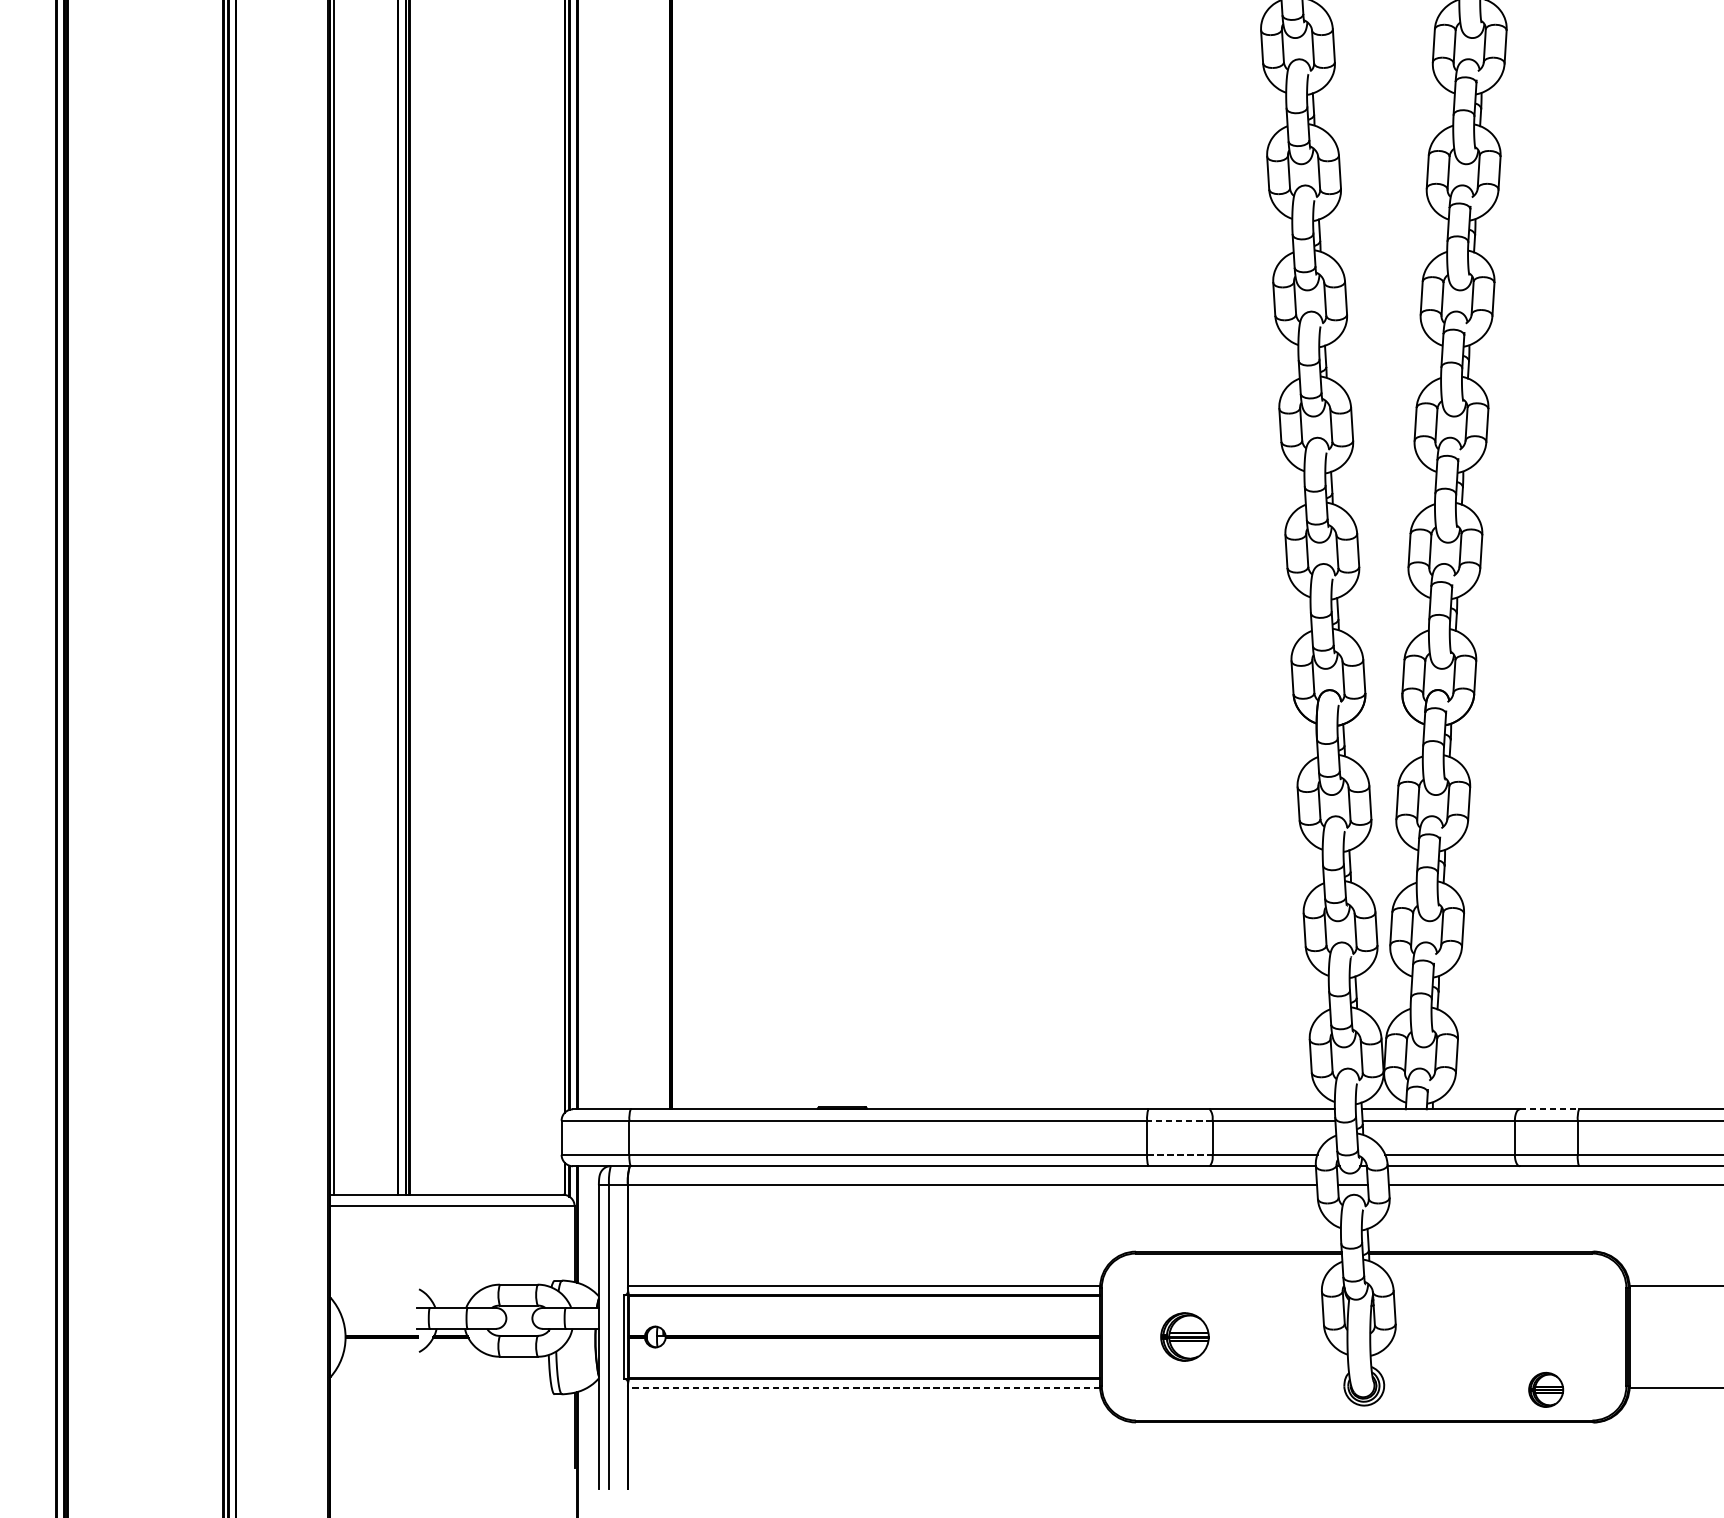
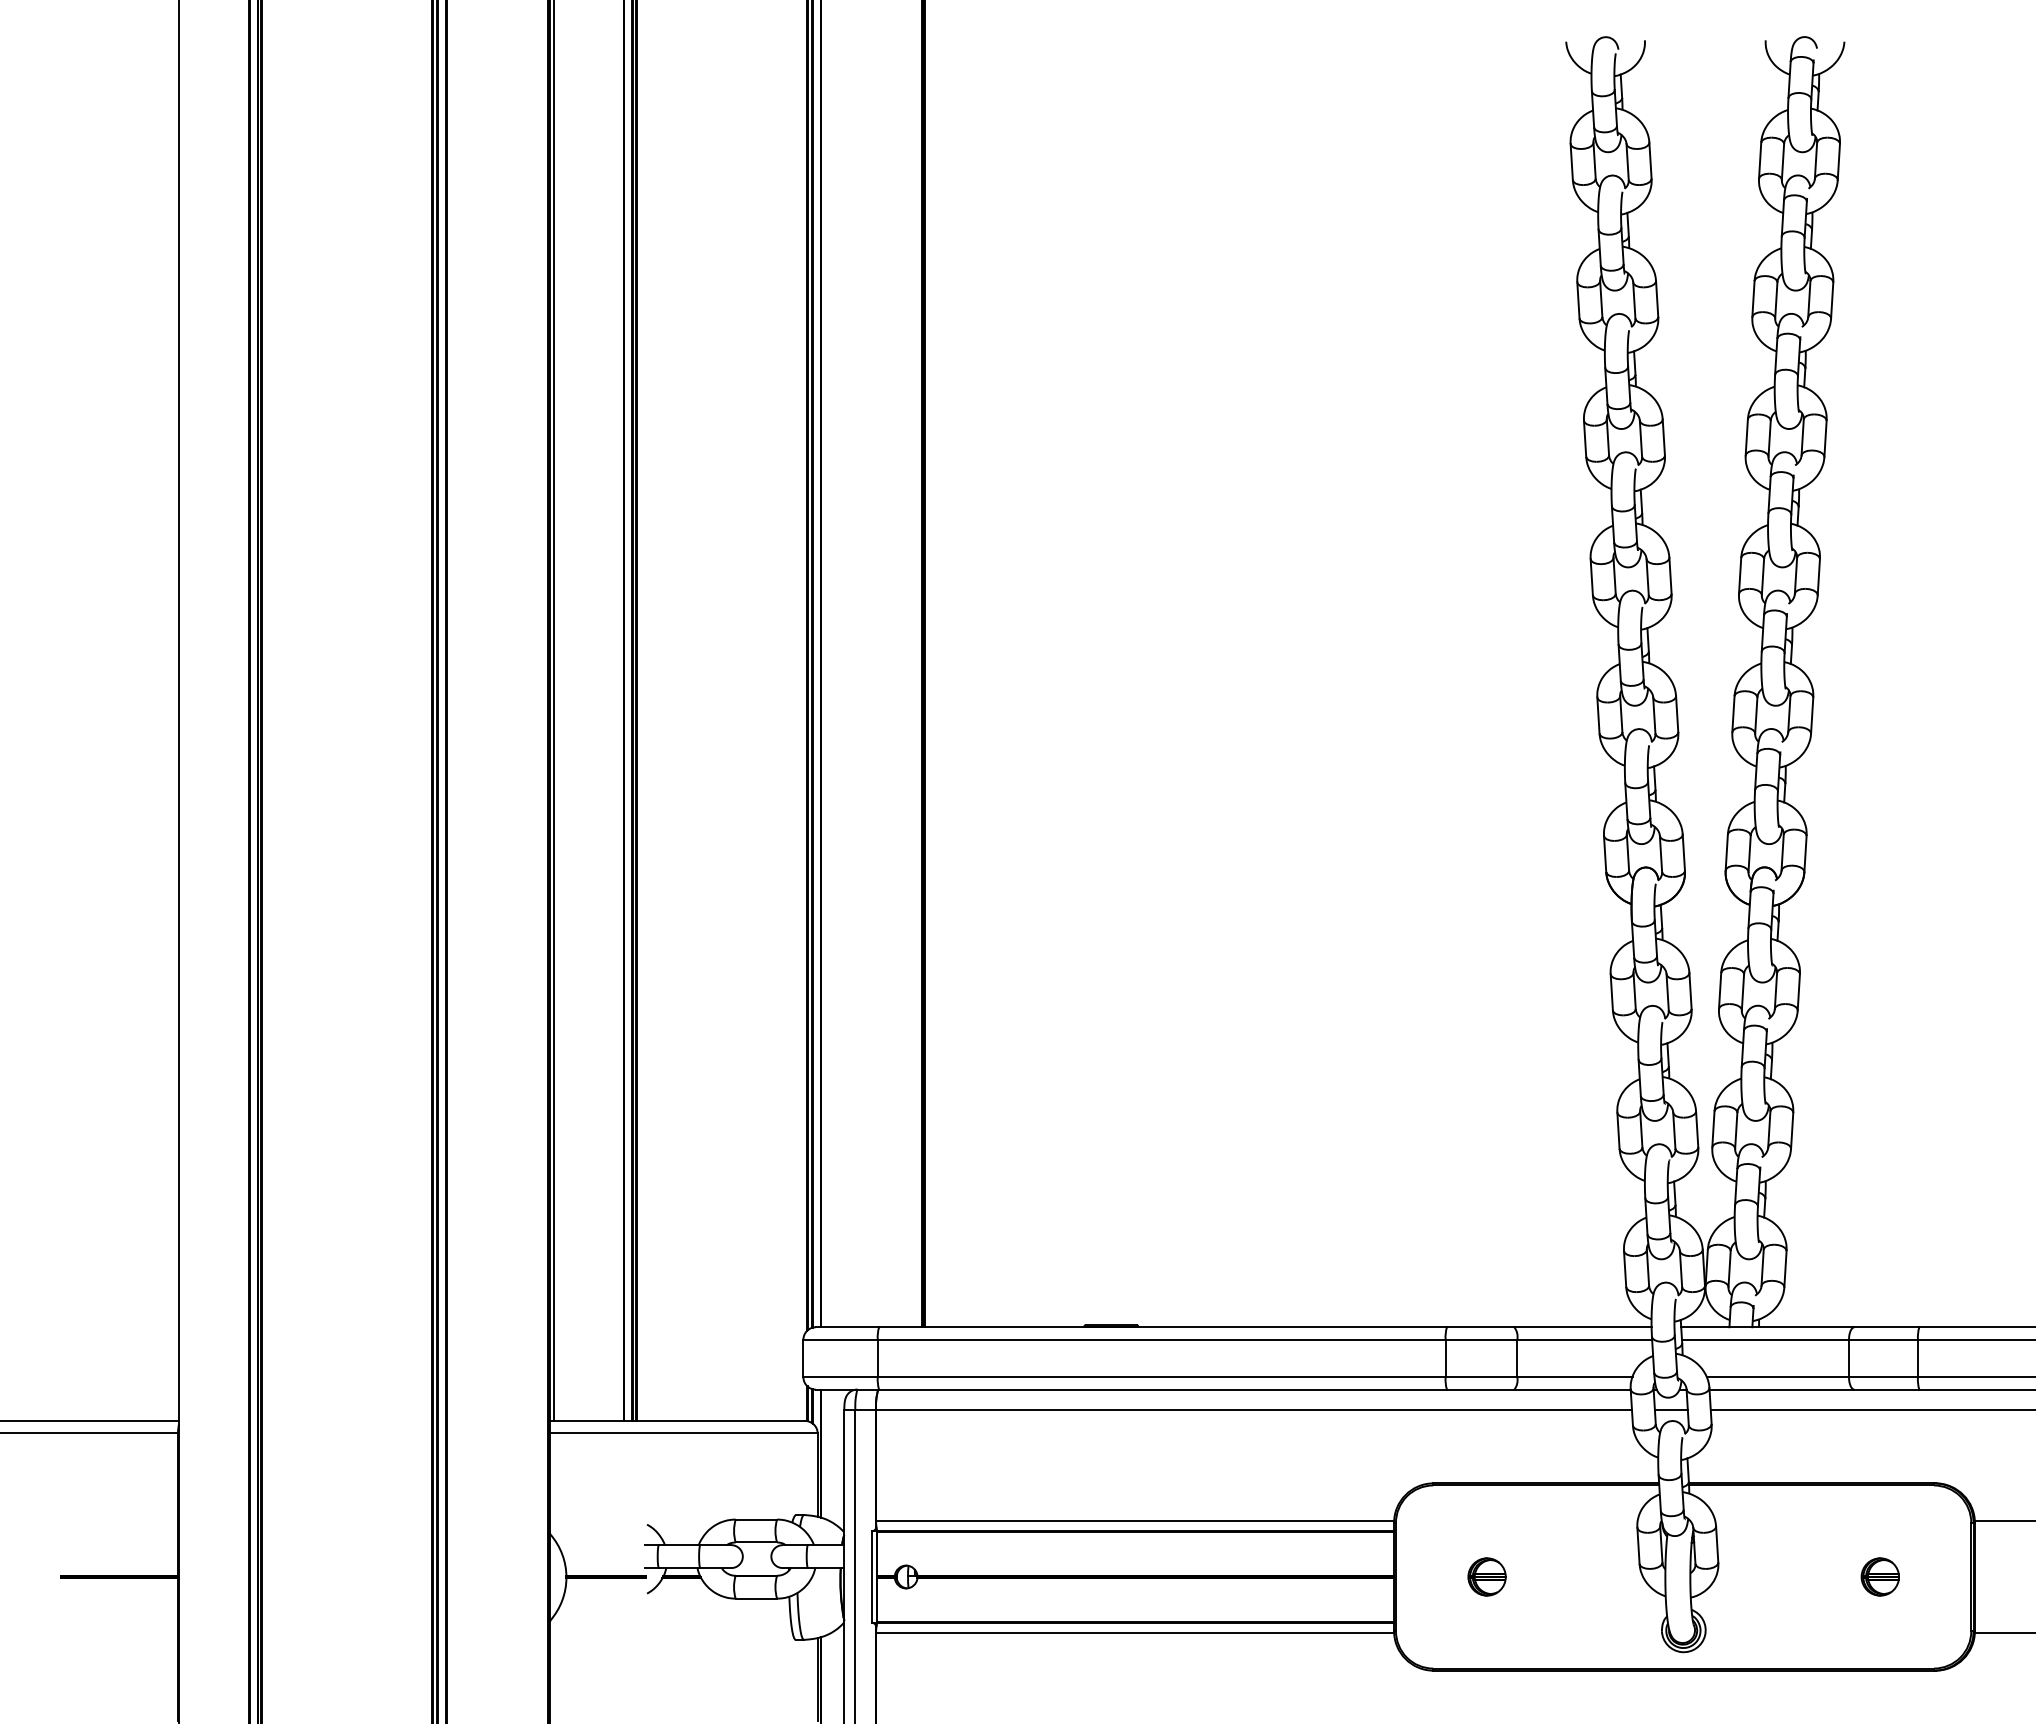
line: (1549, 1109) -> (1887, 1327), dashed -> solid
line: (1179, 1120) -> (1481, 1339), dashed -> solid
line: (1179, 1155) -> (1481, 1377), dashed -> solid
part: (1184, 1336) -> (1486, 1576), size x0.71
line: (864, 1388) -> (1135, 1633), dashed -> solid
part: (1545, 1389) -> (1879, 1576), moved

